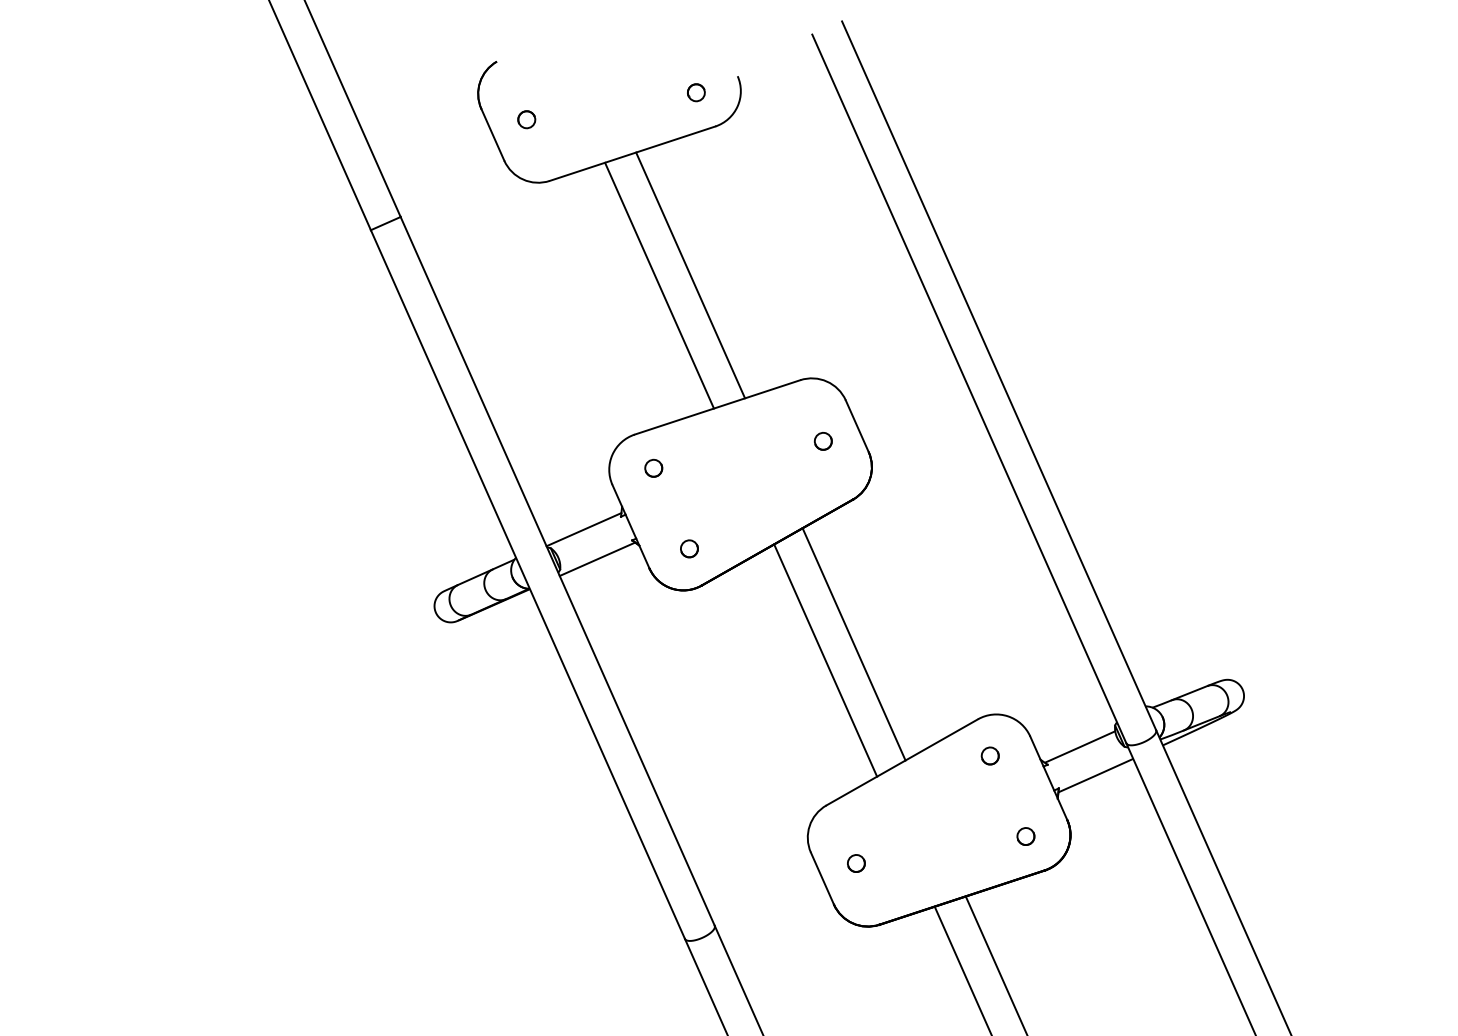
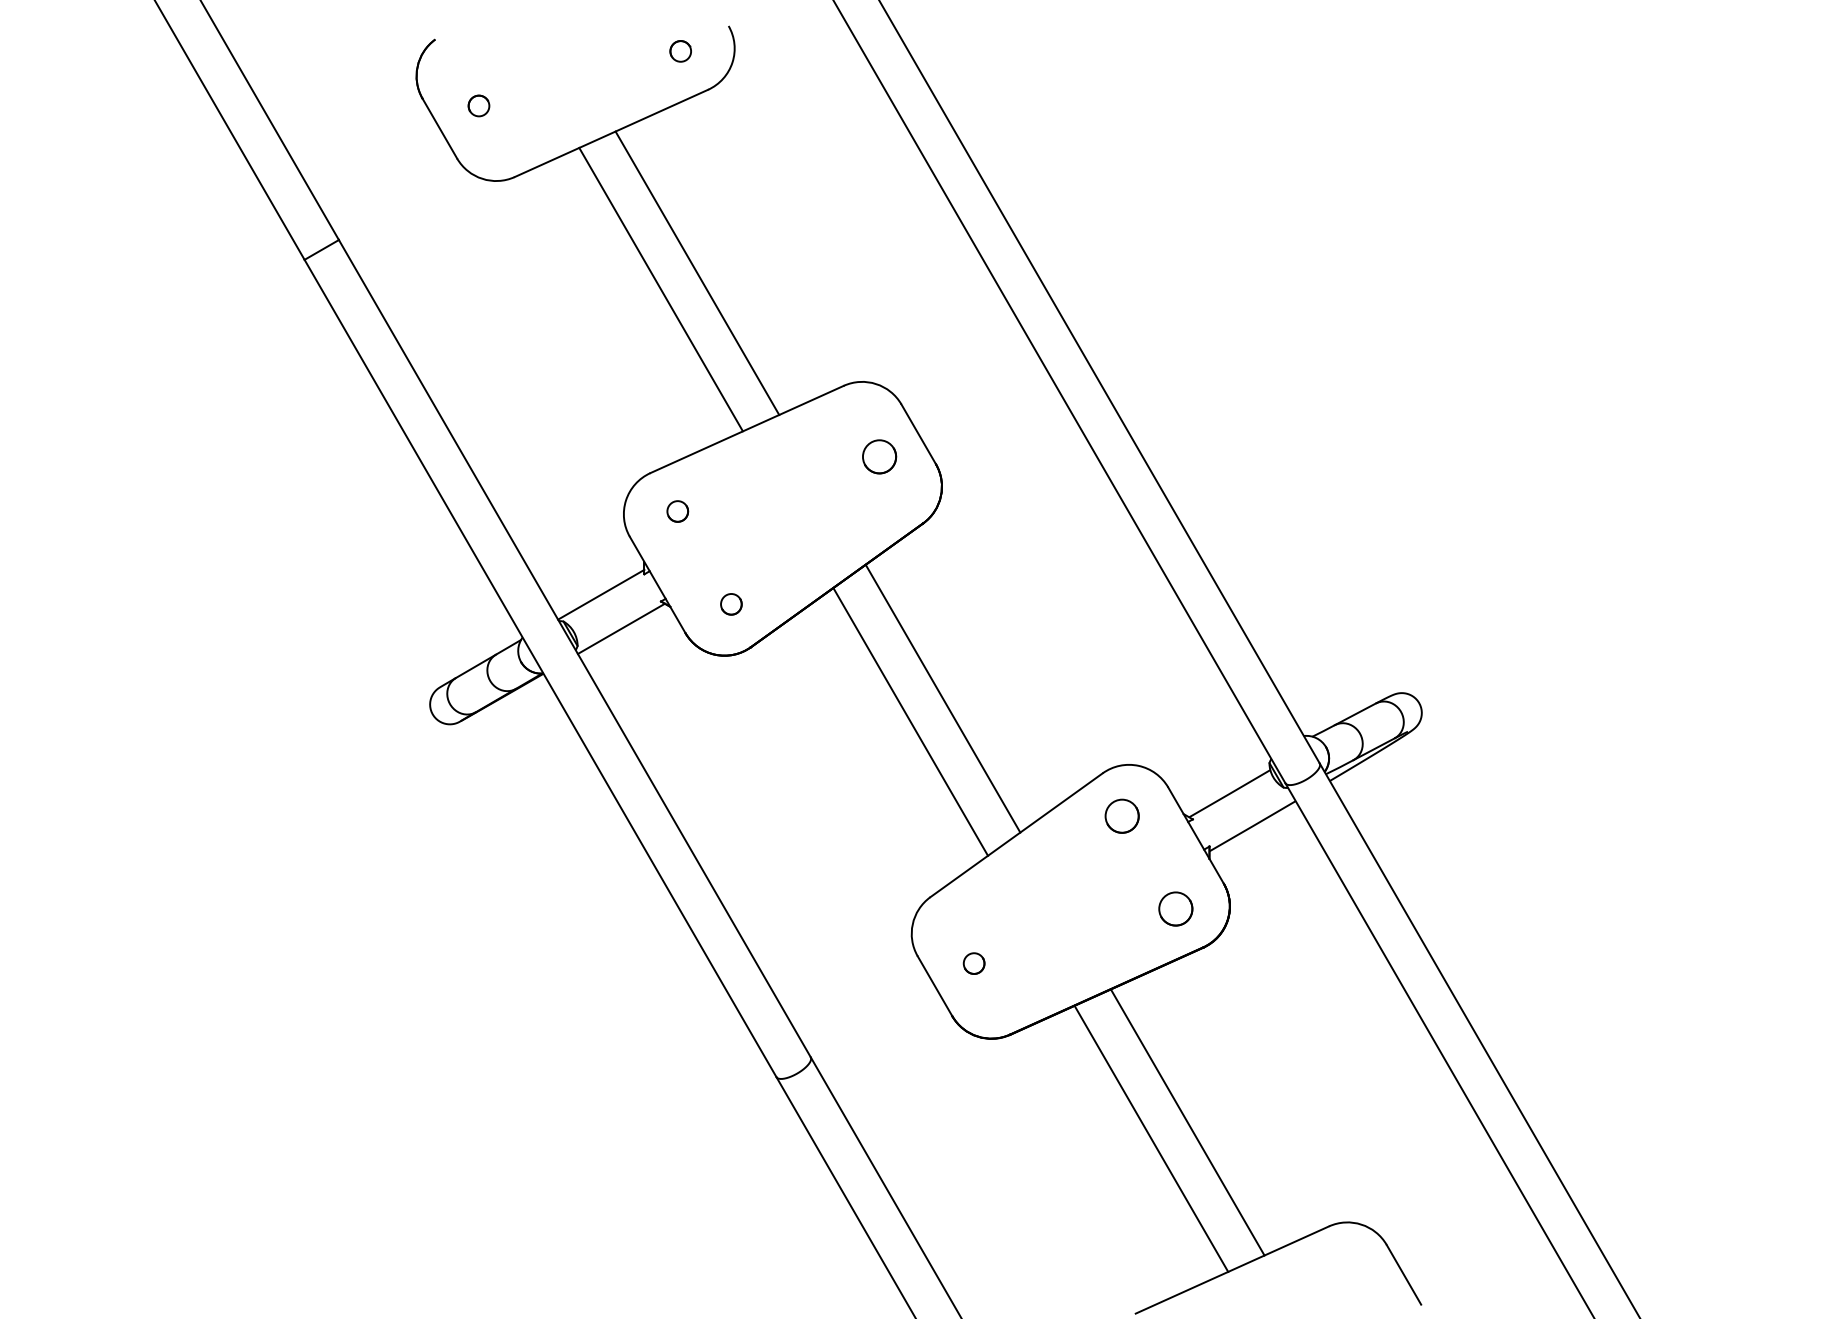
part: (823, 441) -> (879, 456), size x1.6
part: (990, 755) -> (1122, 815), size x1.6
part: (1025, 836) -> (1175, 908), size x1.6

